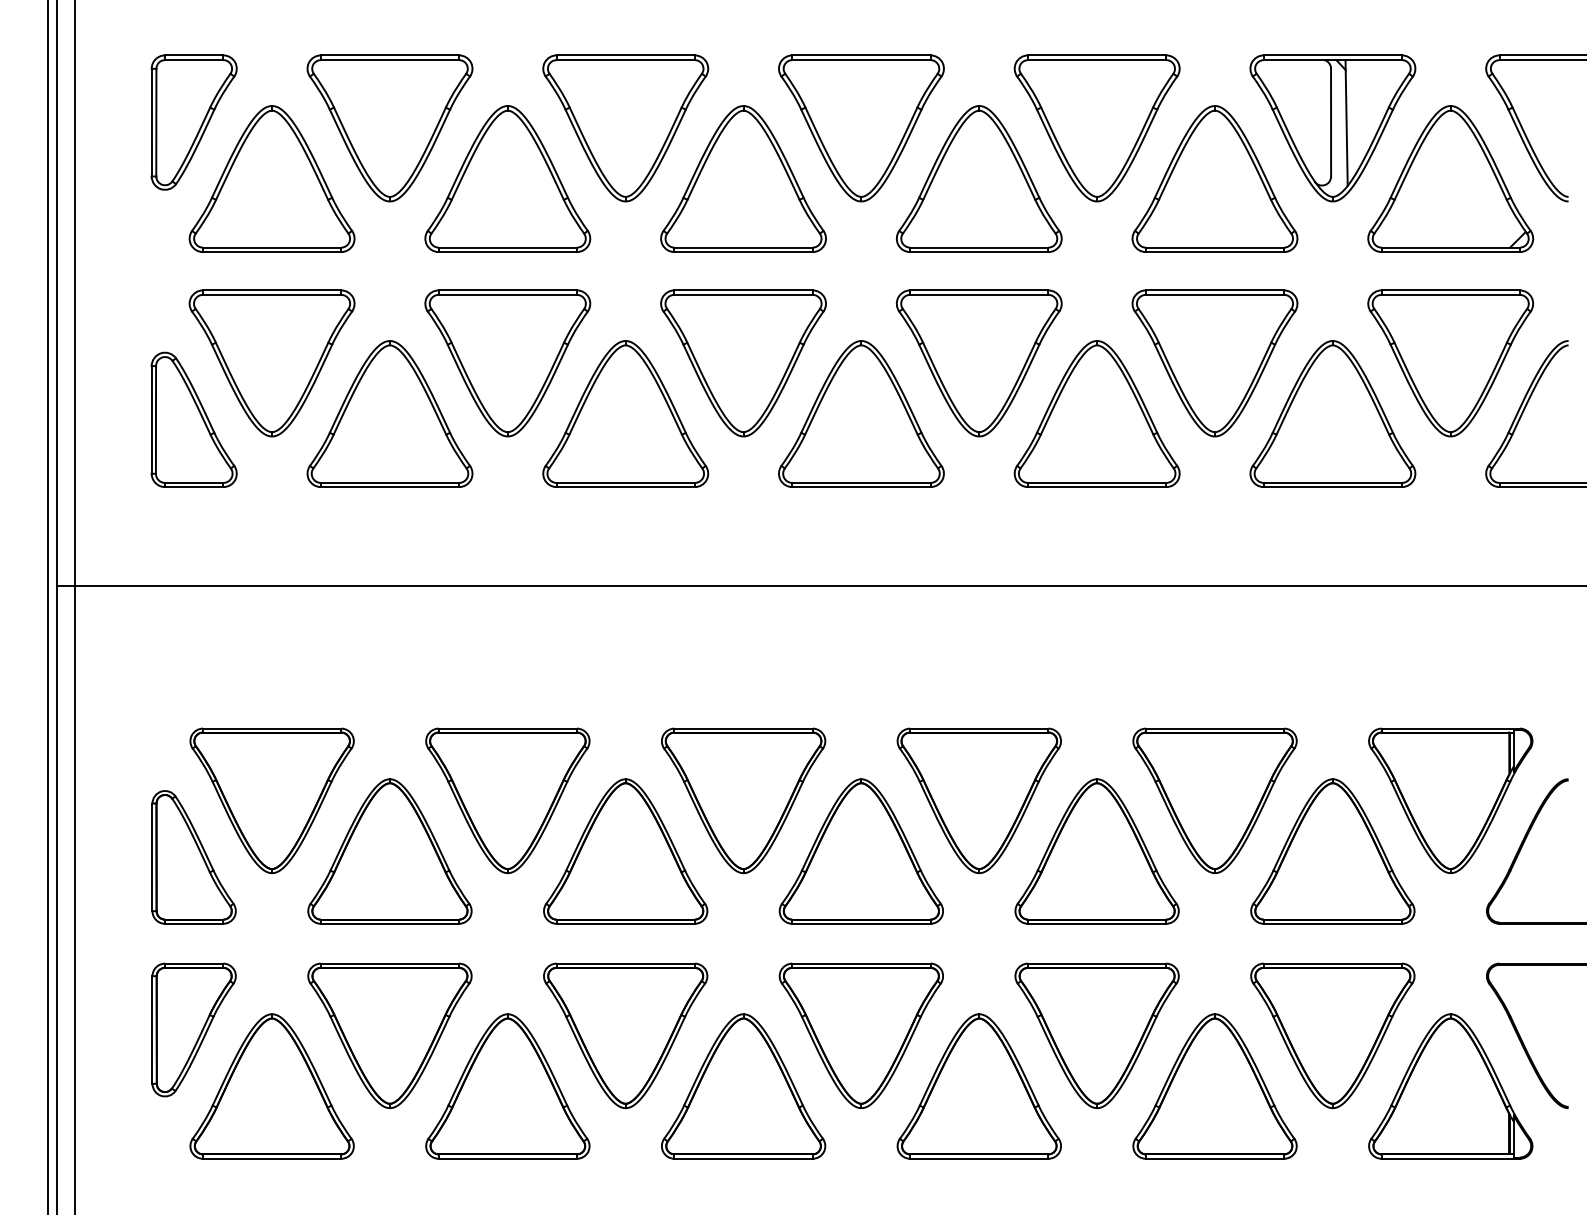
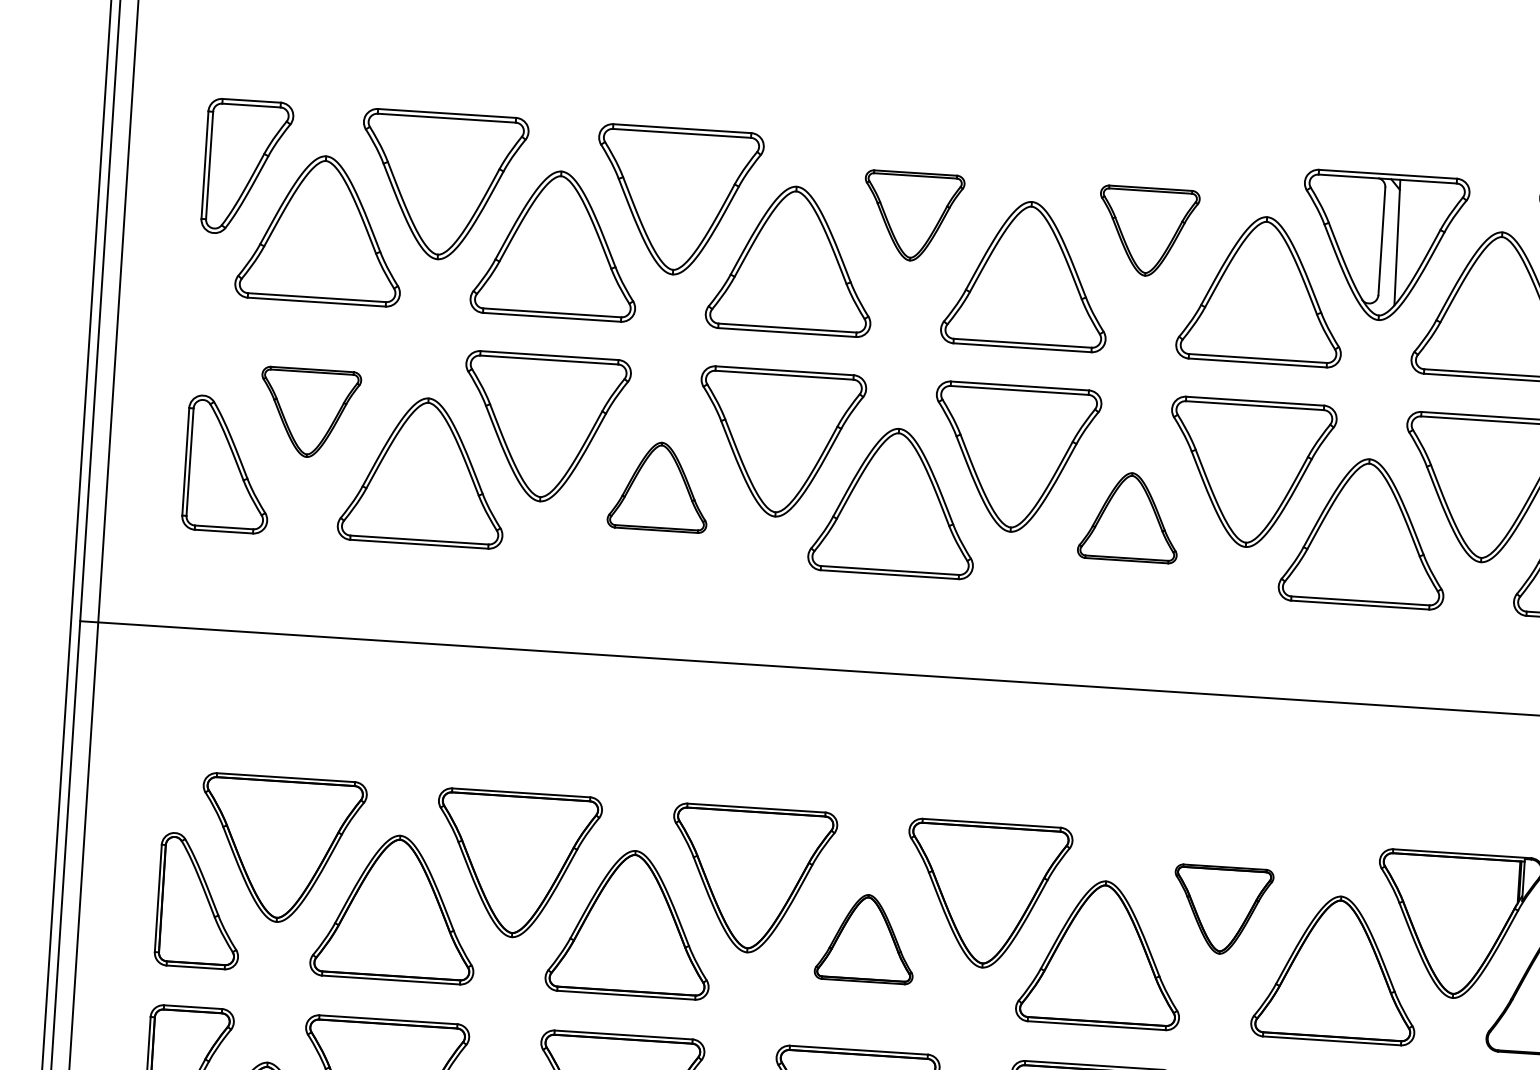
part: (861, 128) -> (912, 216), size x0.6
part: (1096, 128) -> (1147, 231), size x0.6
part: (271, 363) -> (308, 413), size x0.6
part: (625, 413) -> (659, 486), size x0.6
part: (1096, 413) -> (1129, 516), size x0.6
part: (1214, 800) -> (1221, 910), size x0.6
part: (860, 851) -> (865, 938), size x0.6

